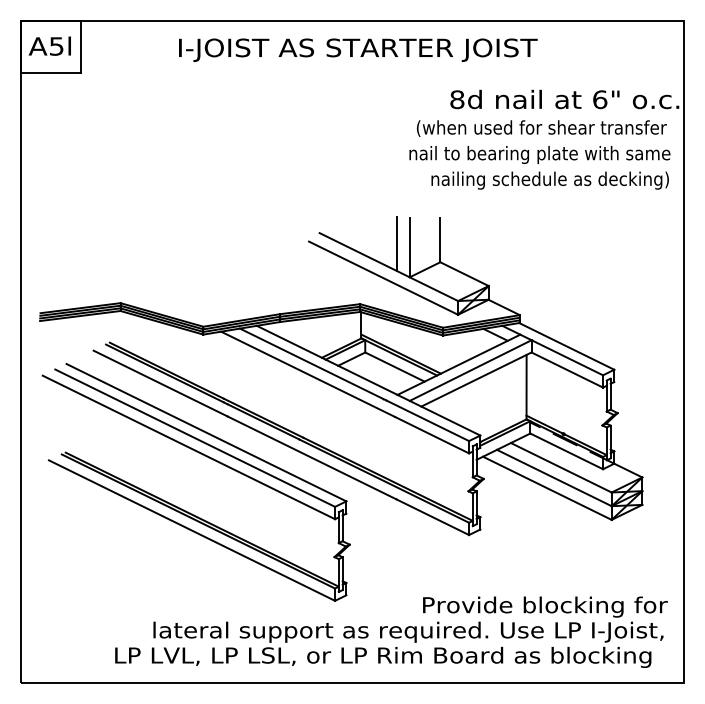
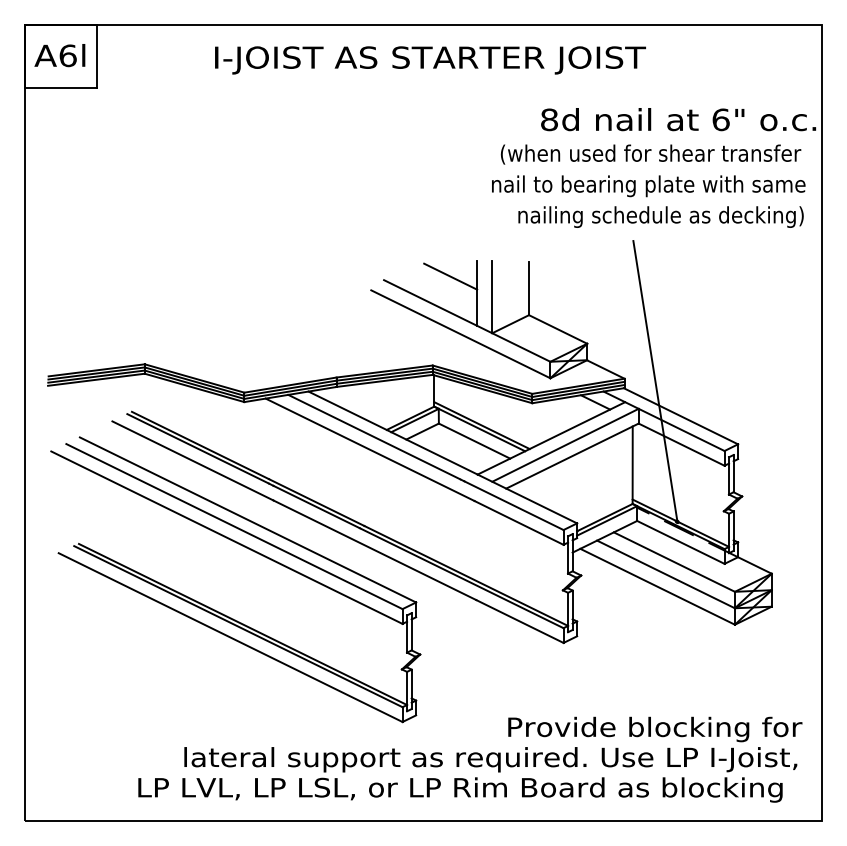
text: (56, 46) -> (67, 55), A5l -> A6l
line: (375, 230) -> (451, 277), added
line: (545, 317) -> (655, 381), added

